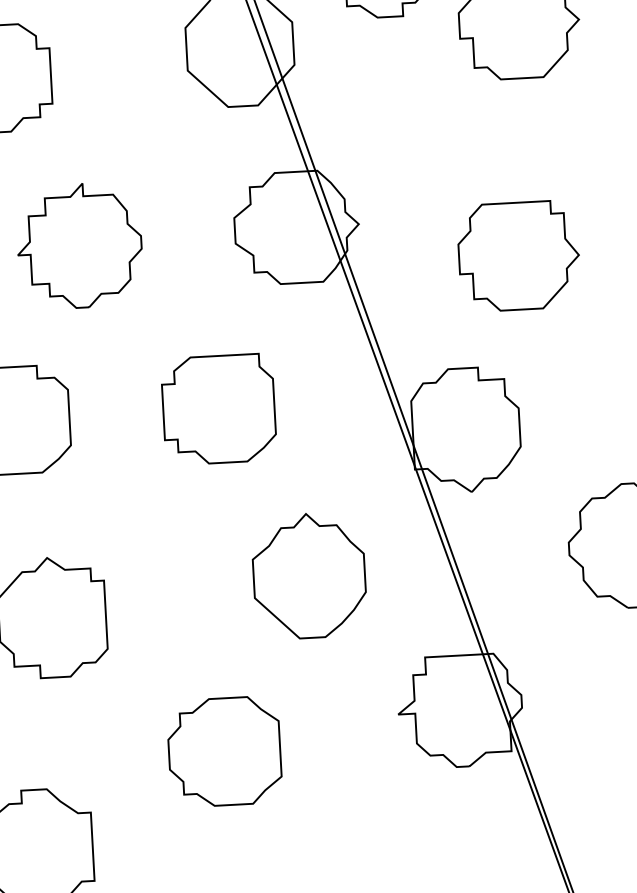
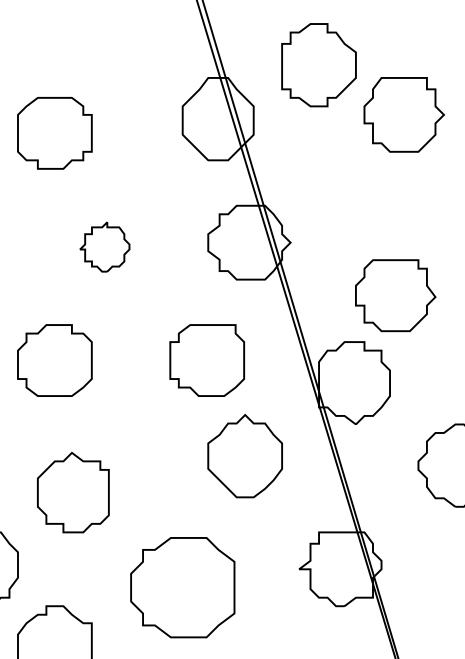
part: (79, 245) -> (104, 246), size x0.6
part: (518, 255) -> (395, 295), moved
part: (217, 409) -> (206, 360), moved
part: (308, 574) -> (244, 455), moved
part: (224, 751) -> (182, 587), size x1.4

